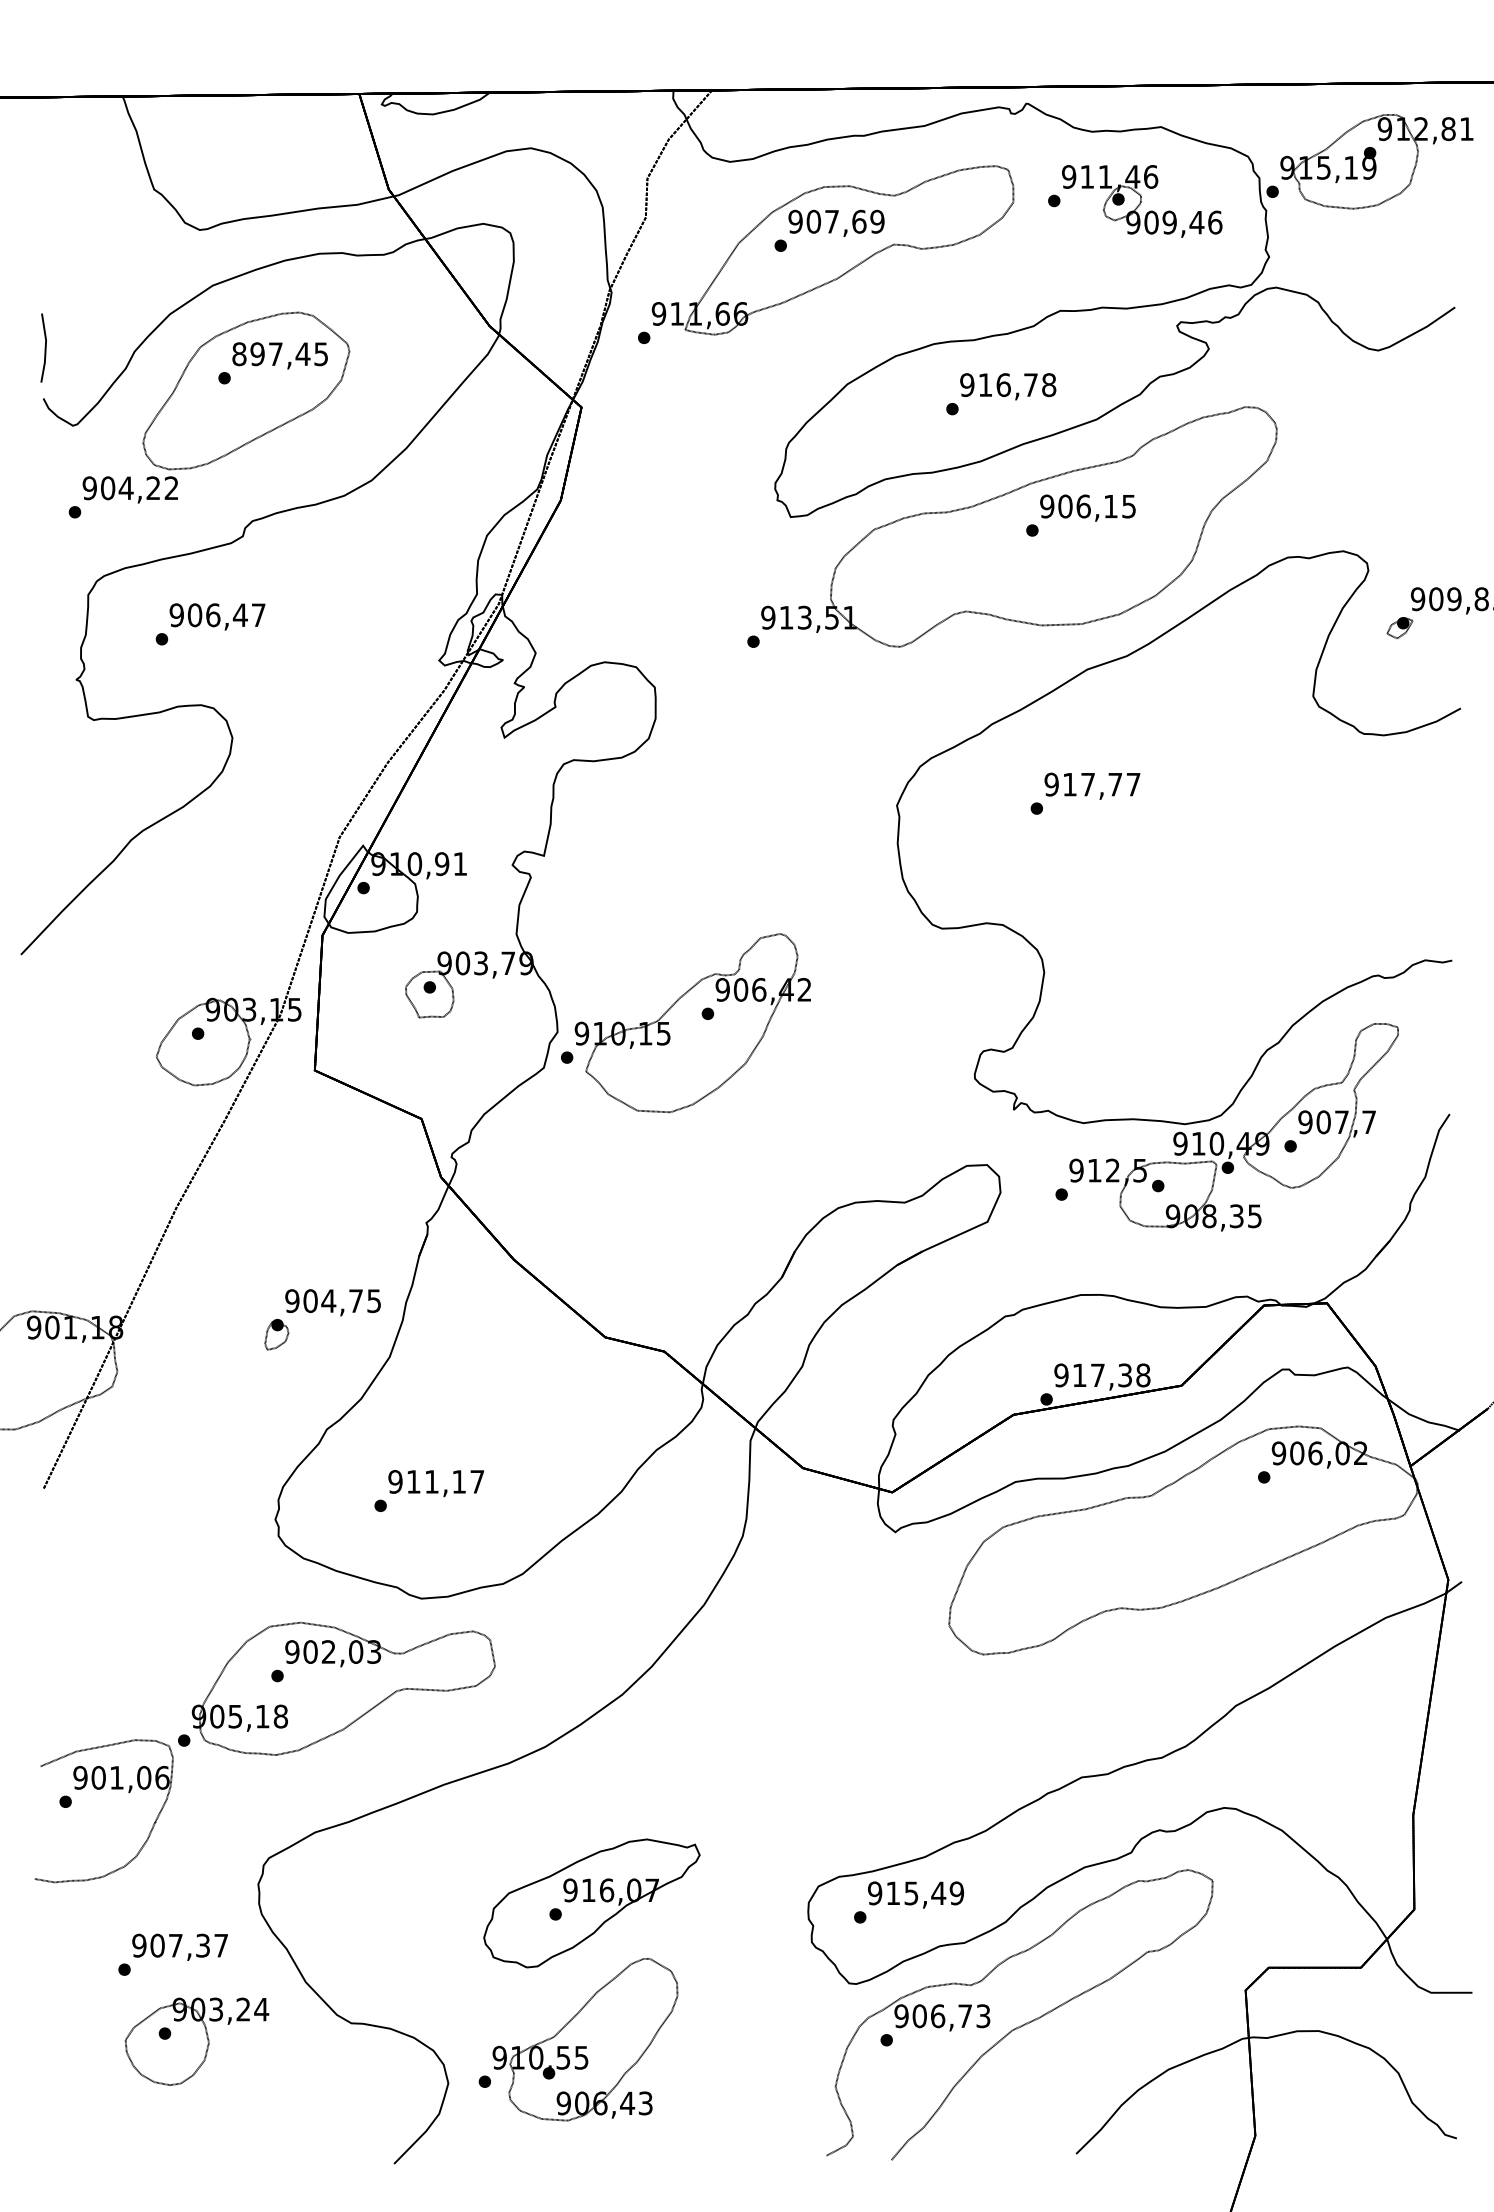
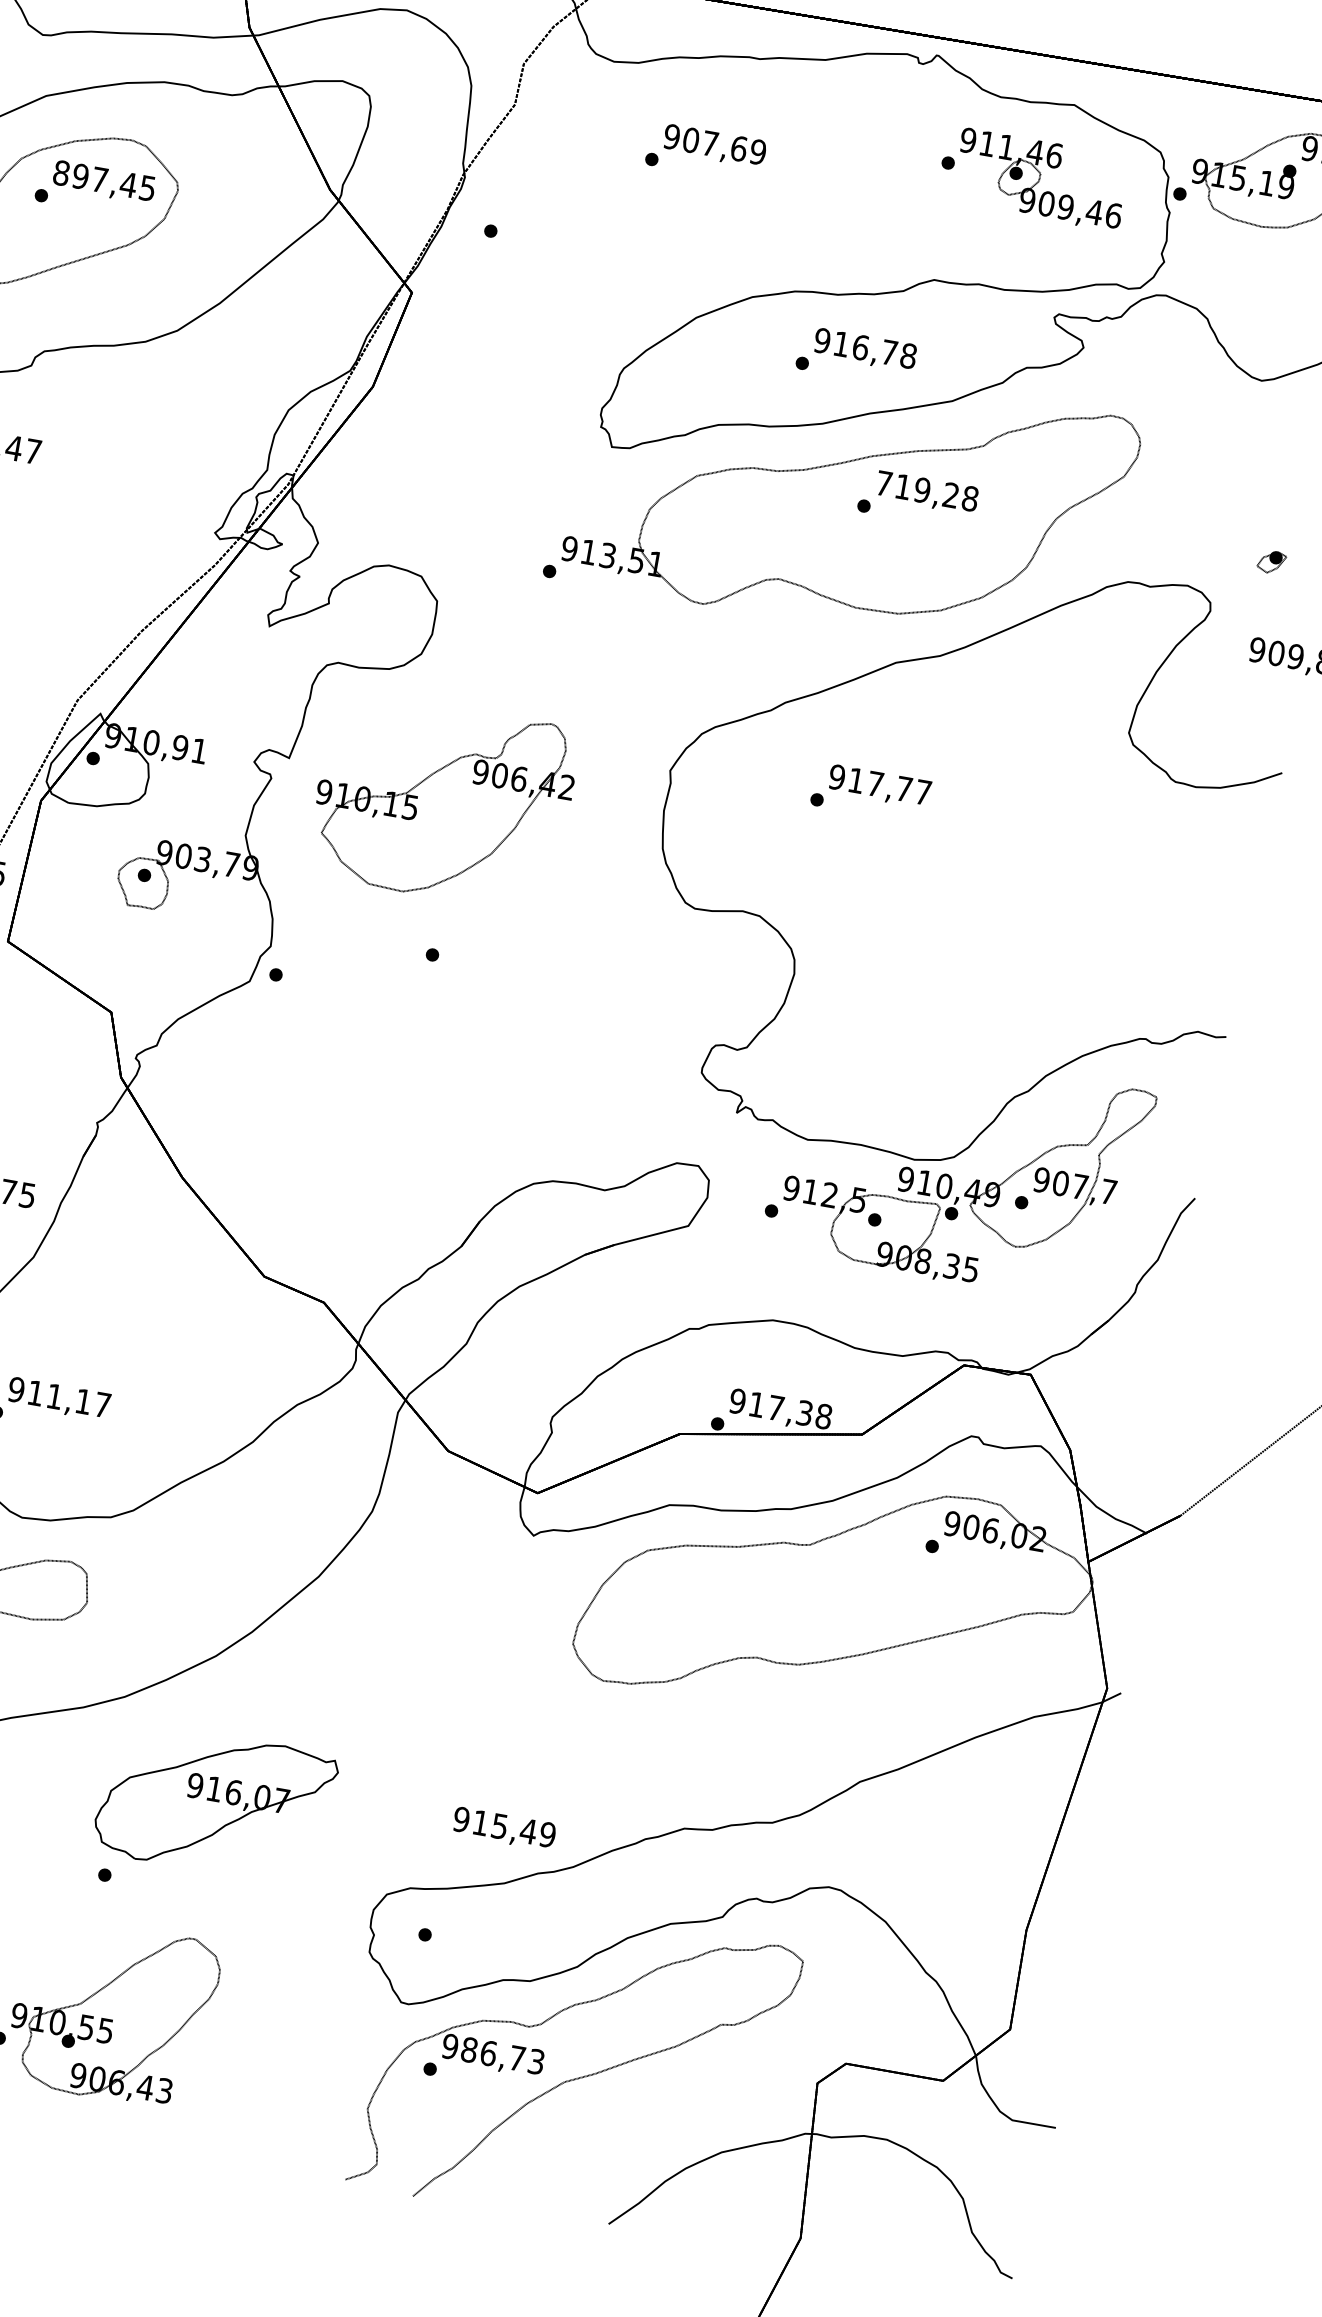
part: (832, 250) -> (705, 174), removed
text: (1088, 506) -> (927, 491), 906,15 -> 719,28
part: (1399, 628) -> (1271, 562), moved
part: (692, 1023) -> (442, 802), moved
text: (915, 1894) -> (503, 1828), moved
part: (591, 1903) -> (215, 1803), moved
text: (919, 2015) -> (469, 2049), 906,73 -> 986,73

